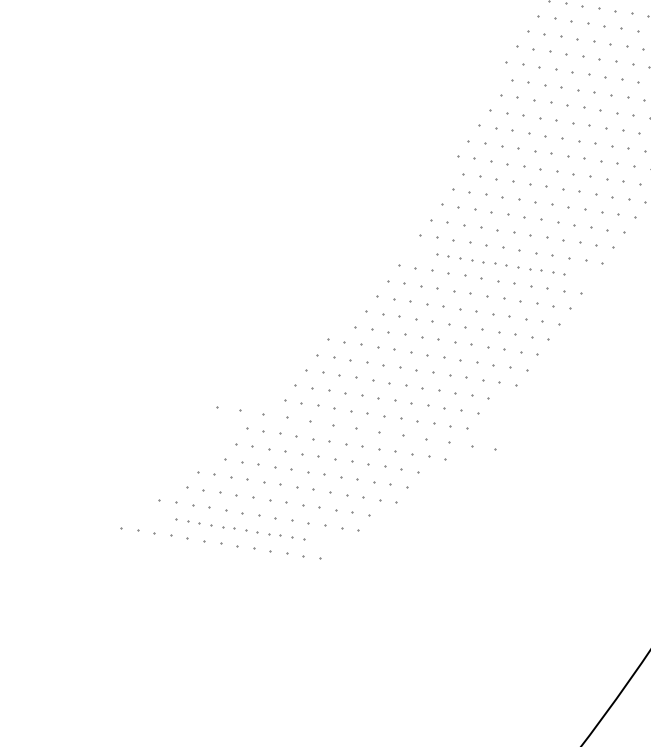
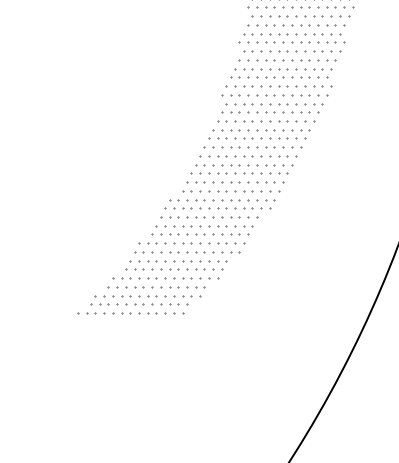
part: (500, 264) -> (252, 147), size x1.43
part: (356, 428) -> (191, 243), size x0.71
part: (240, 529) -> (139, 304), size x1.43

